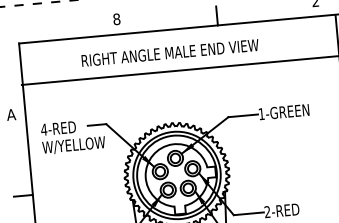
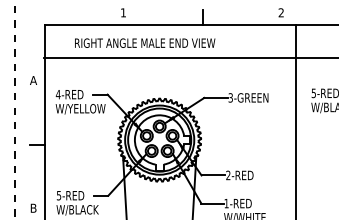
text: (116, 18) -> (123, 12), 8 -> 1
text: (170, 52) -> (145, 42), moved
text: (261, 113) -> (230, 97), 1-GREEN -> 3-GREEN

